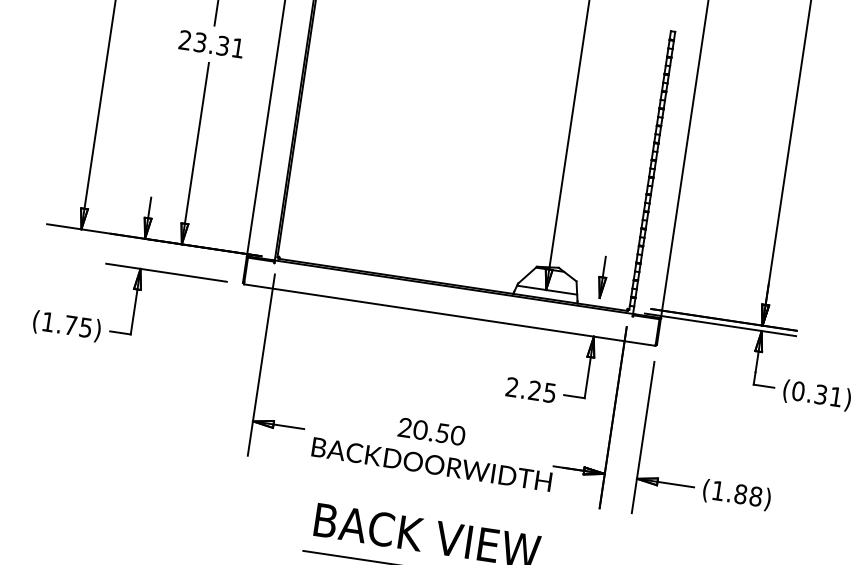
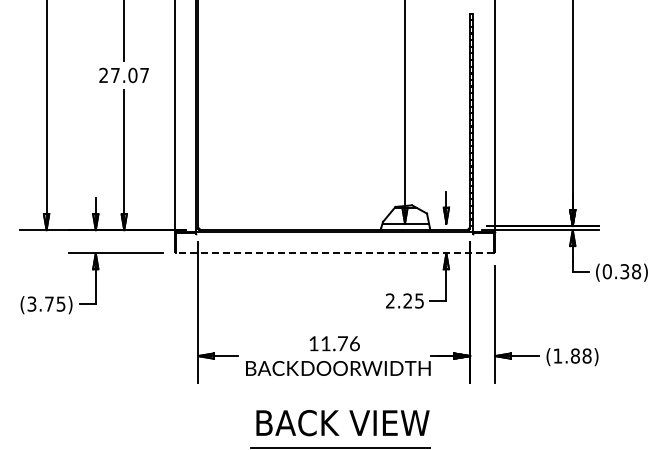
text: (218, 45) -> (129, 75), 23.31 -> 27.07
line: (449, 315) -> (334, 253), solid -> dashed
text: (47, 321) -> (31, 303), (1.75) -> (3.75)
text: (836, 396) -> (636, 271), (0.31) -> (0.38)
text: (431, 431) -> (334, 343), 20.50 -> 11.76

